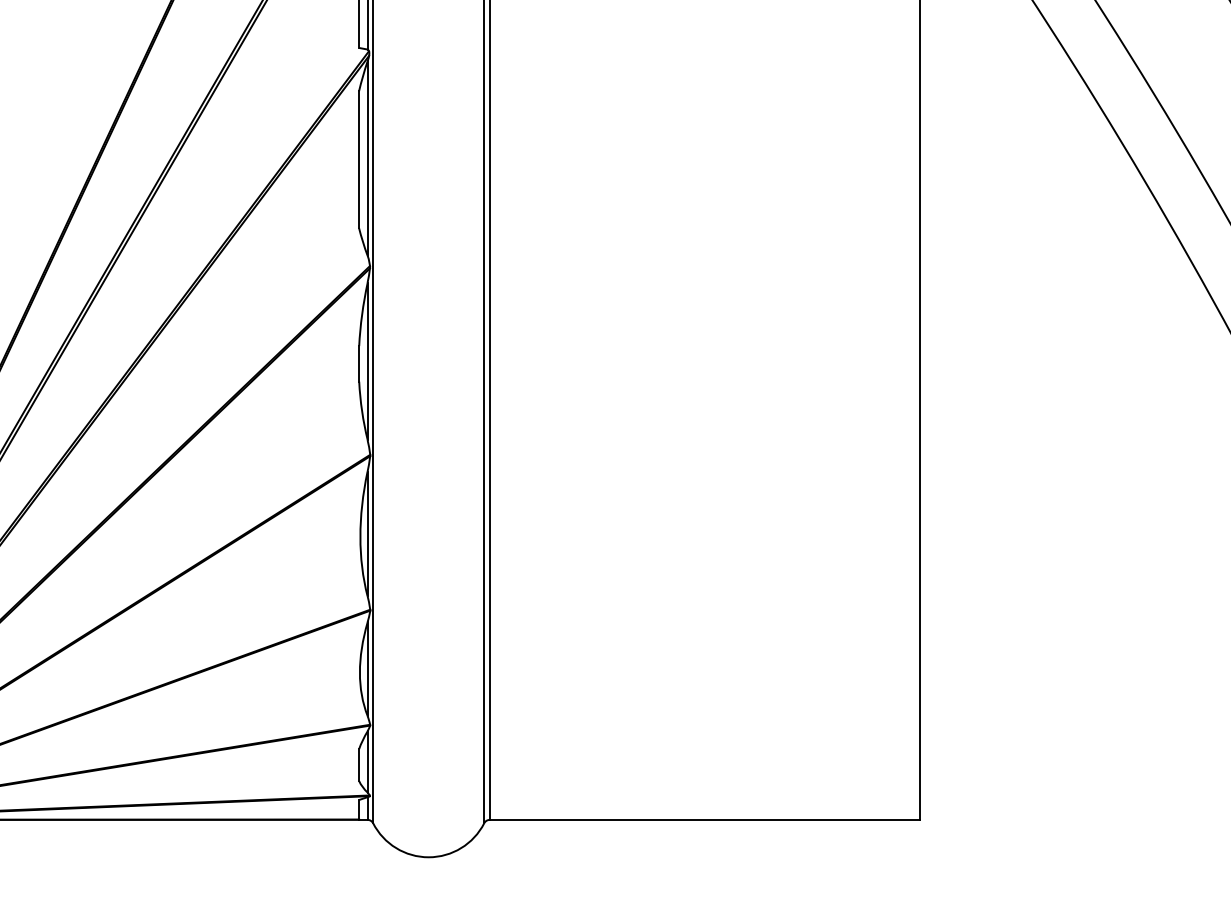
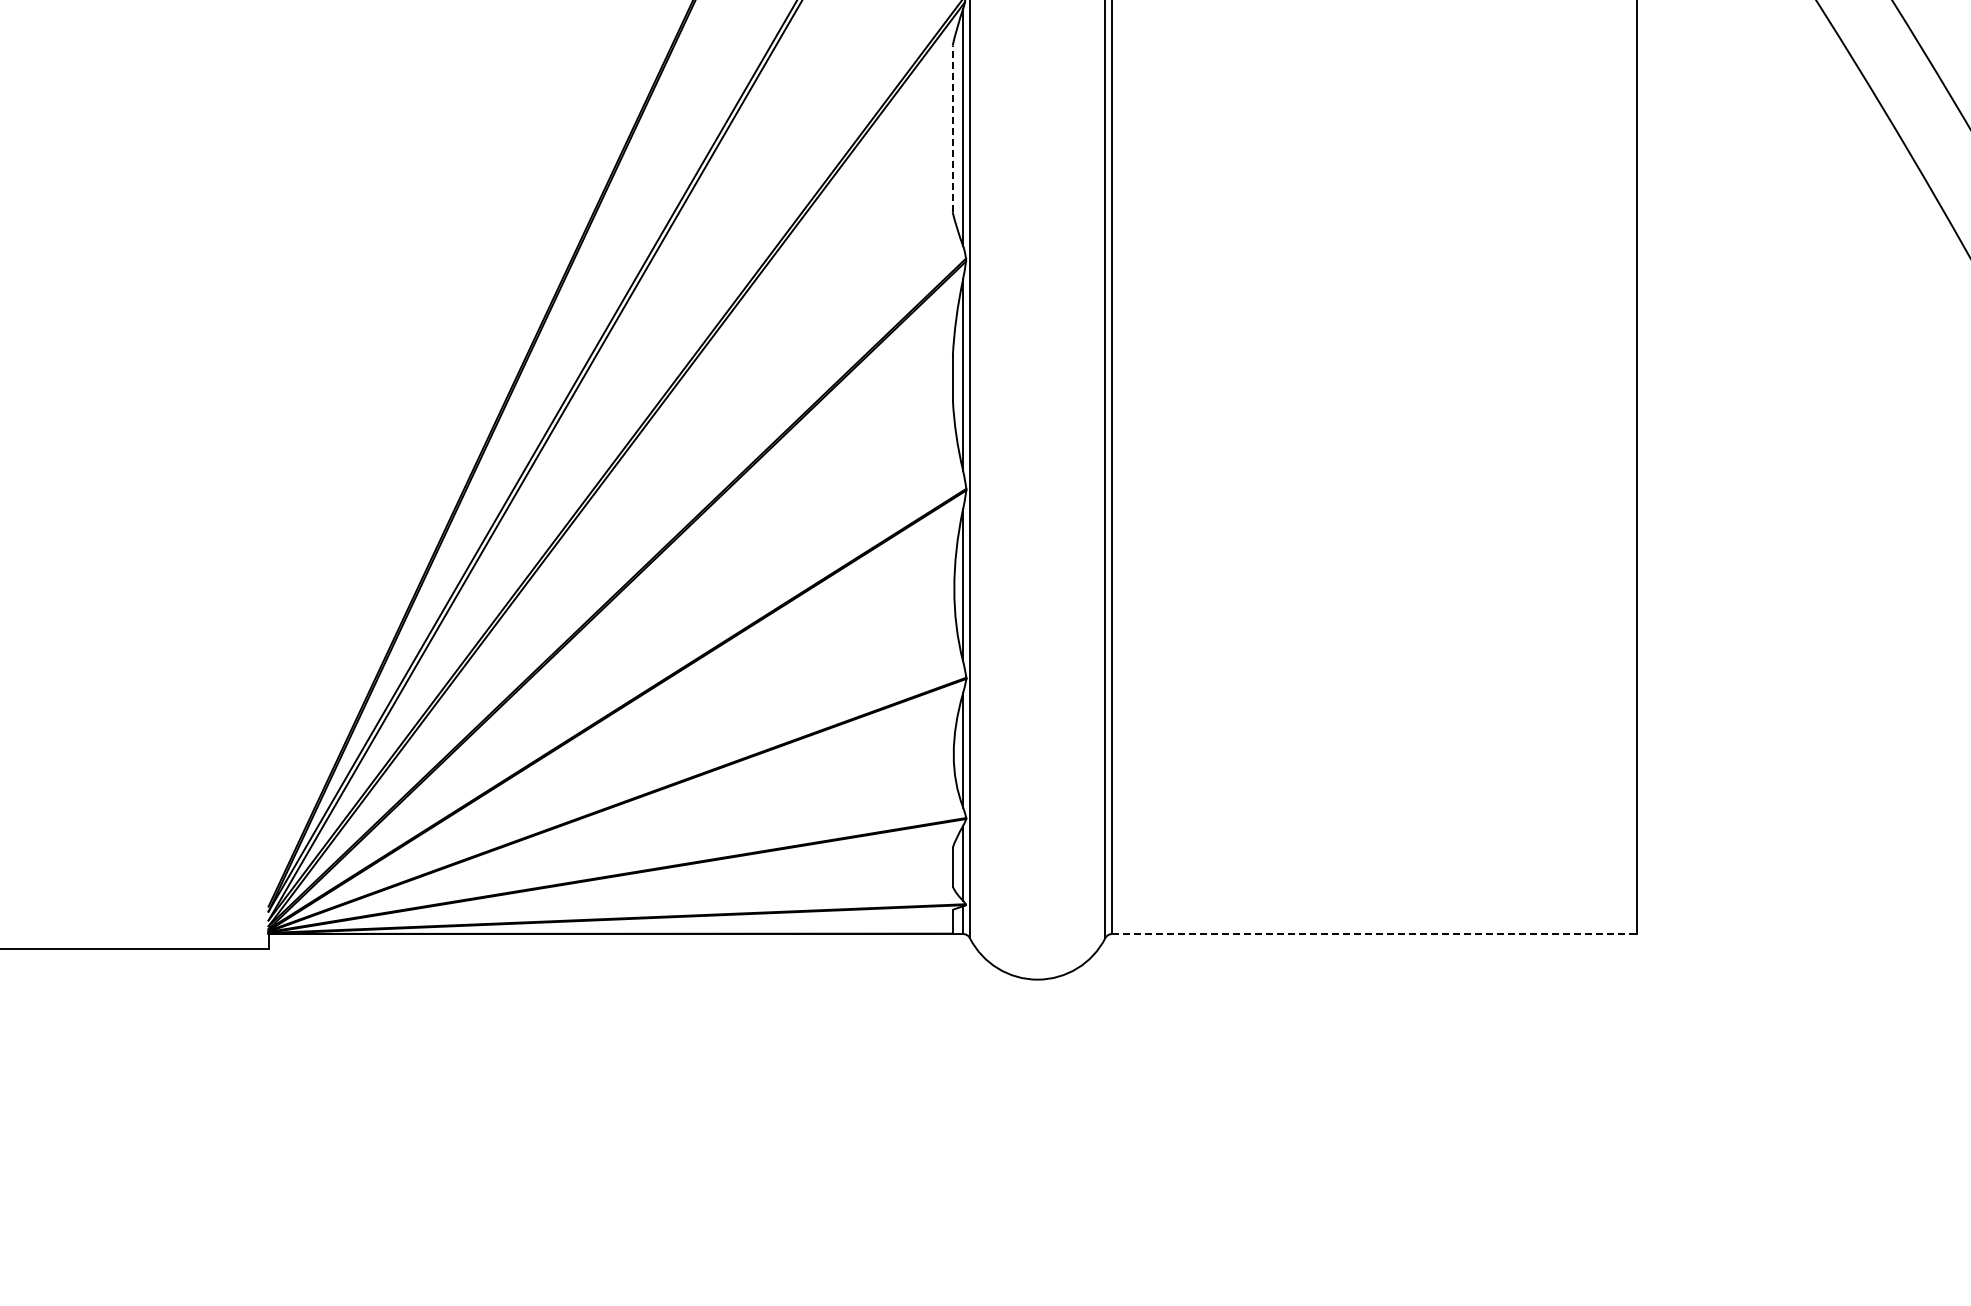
line: (358, 159) -> (952, 128), solid -> dashed
line: (705, 820) -> (1375, 934), solid -> dashed

